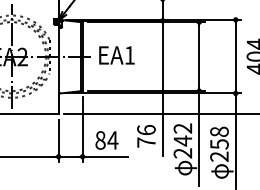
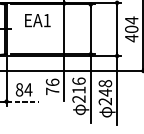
text: (116, 55) -> (37, 20), moved
text: (182, 134) -> (78, 85), 242 -> 216
text: (219, 143) -> (105, 92), 258 -> 248
line: (105, 156) -> (23, 101), solid -> dashed

